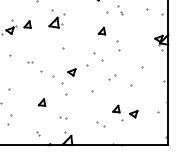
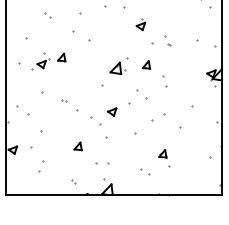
part: (56, 20) -> (118, 65), moved
part: (112, 77) -> (158, 117), size x1.6
part: (133, 114) -> (182, 159), removed
part: (63, 117) -> (102, 163), size x1.6

